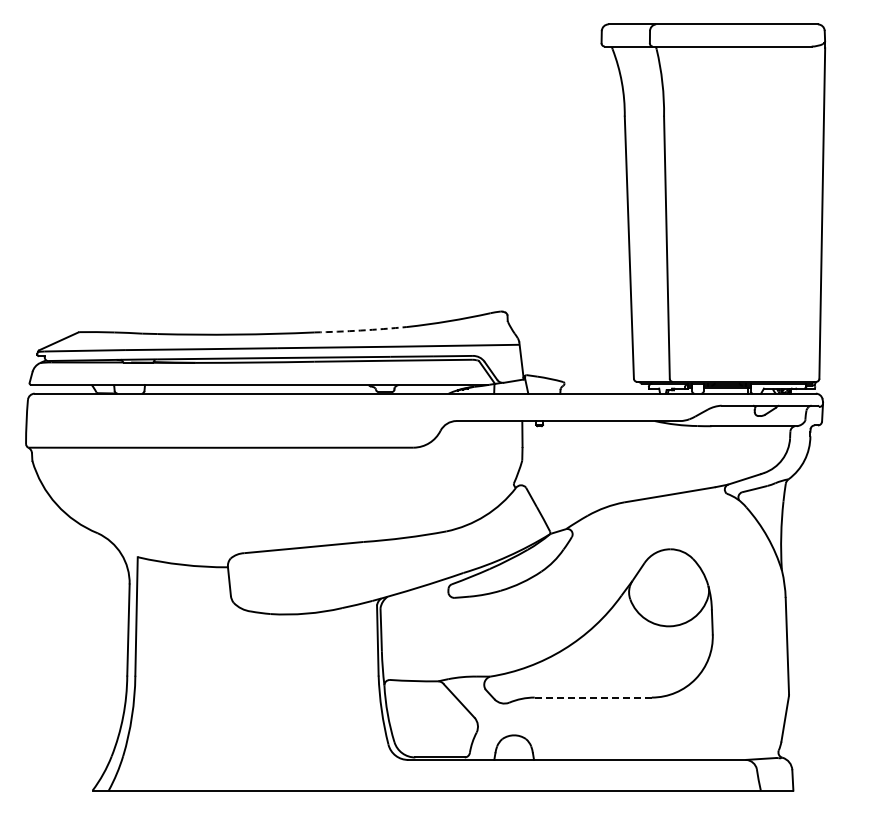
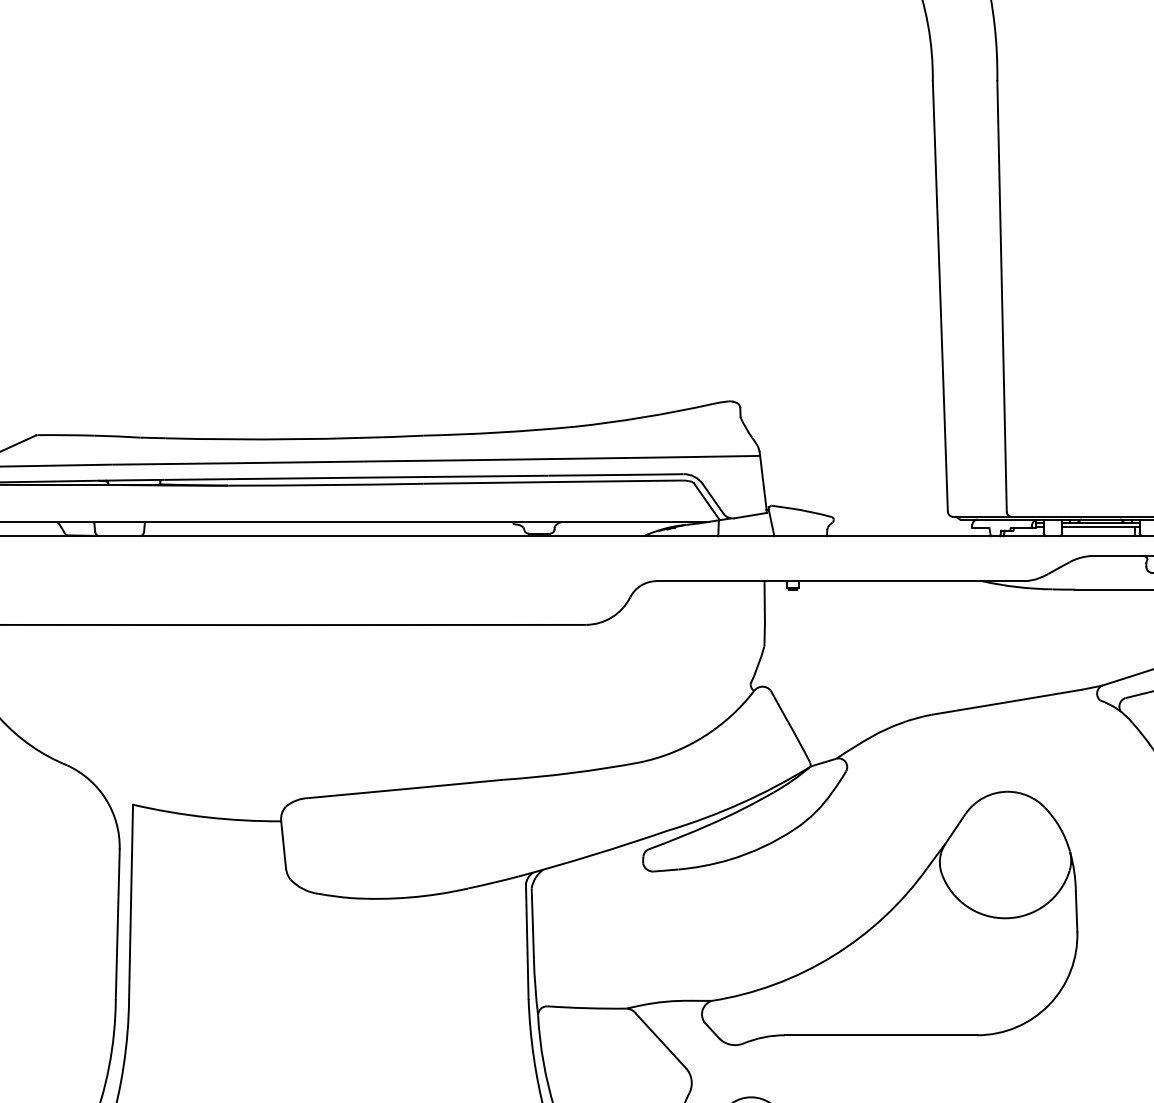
arc: (360, 330) -> (498, 432), dashed -> solid
line: (593, 697) -> (881, 1035), dashed -> solid

